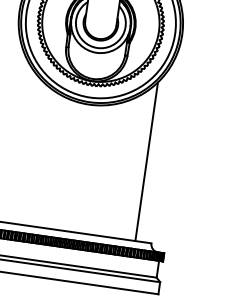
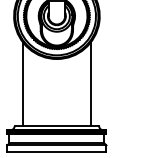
line: (18, 143) -> (23, 84), added

